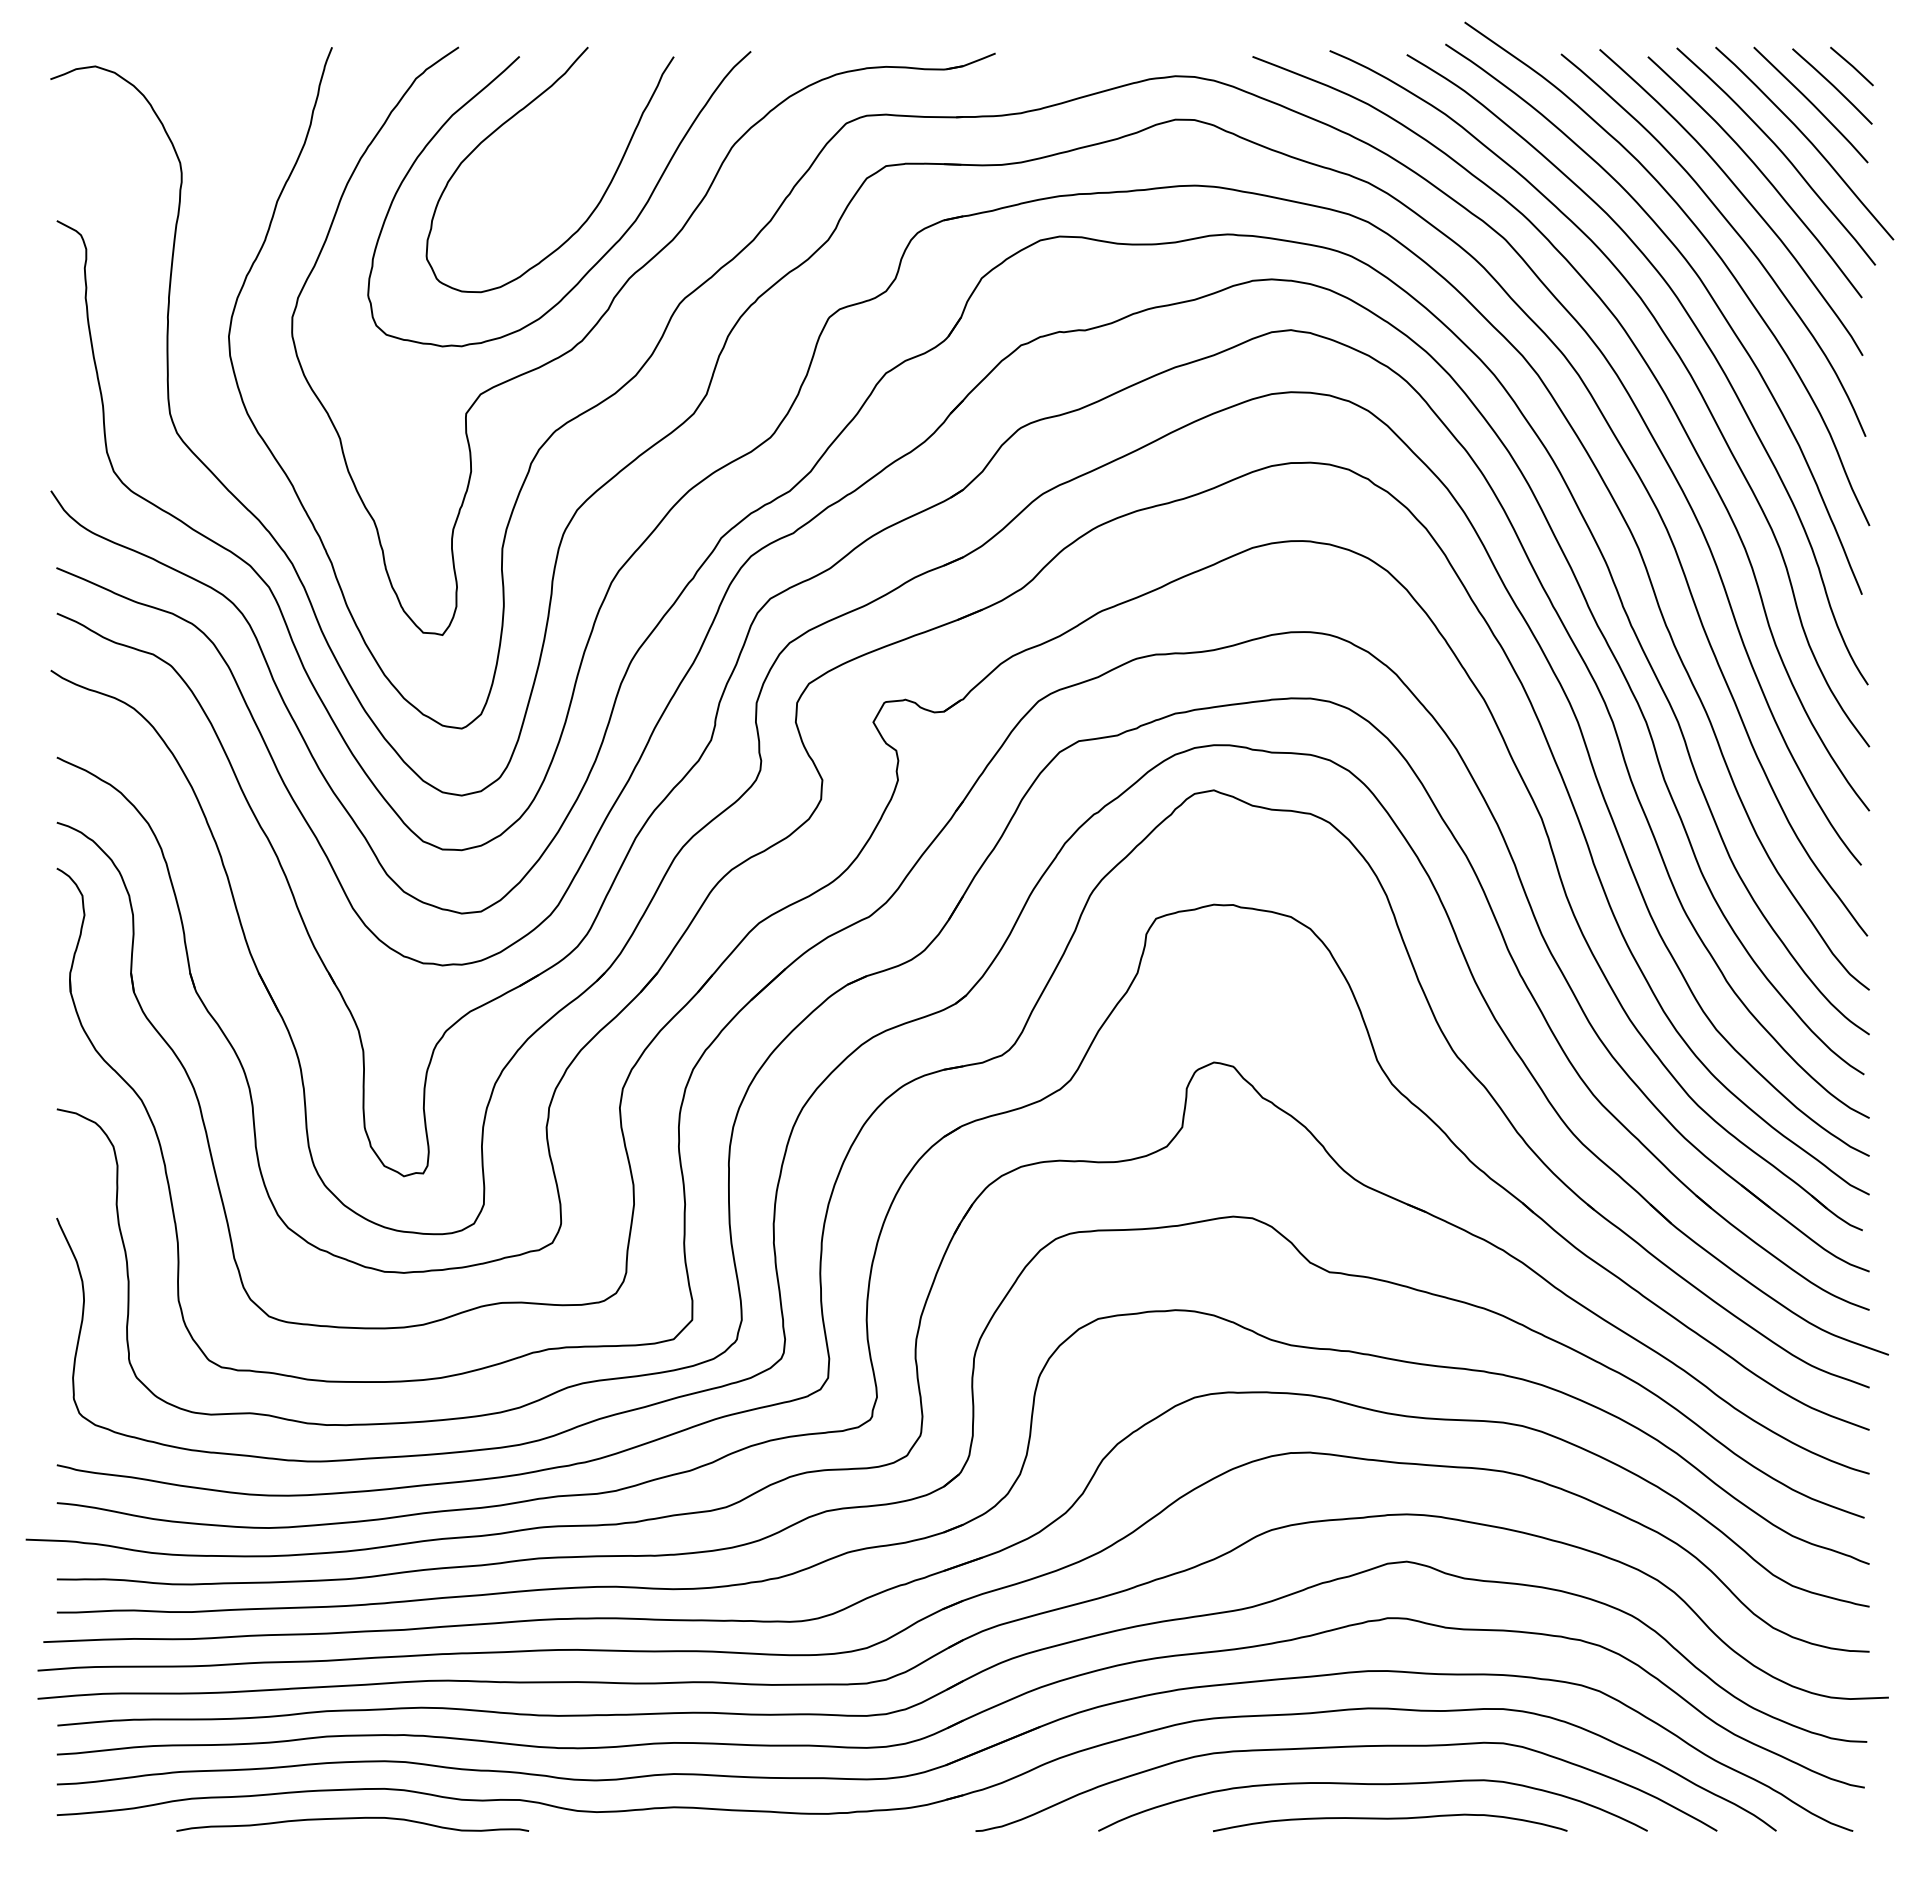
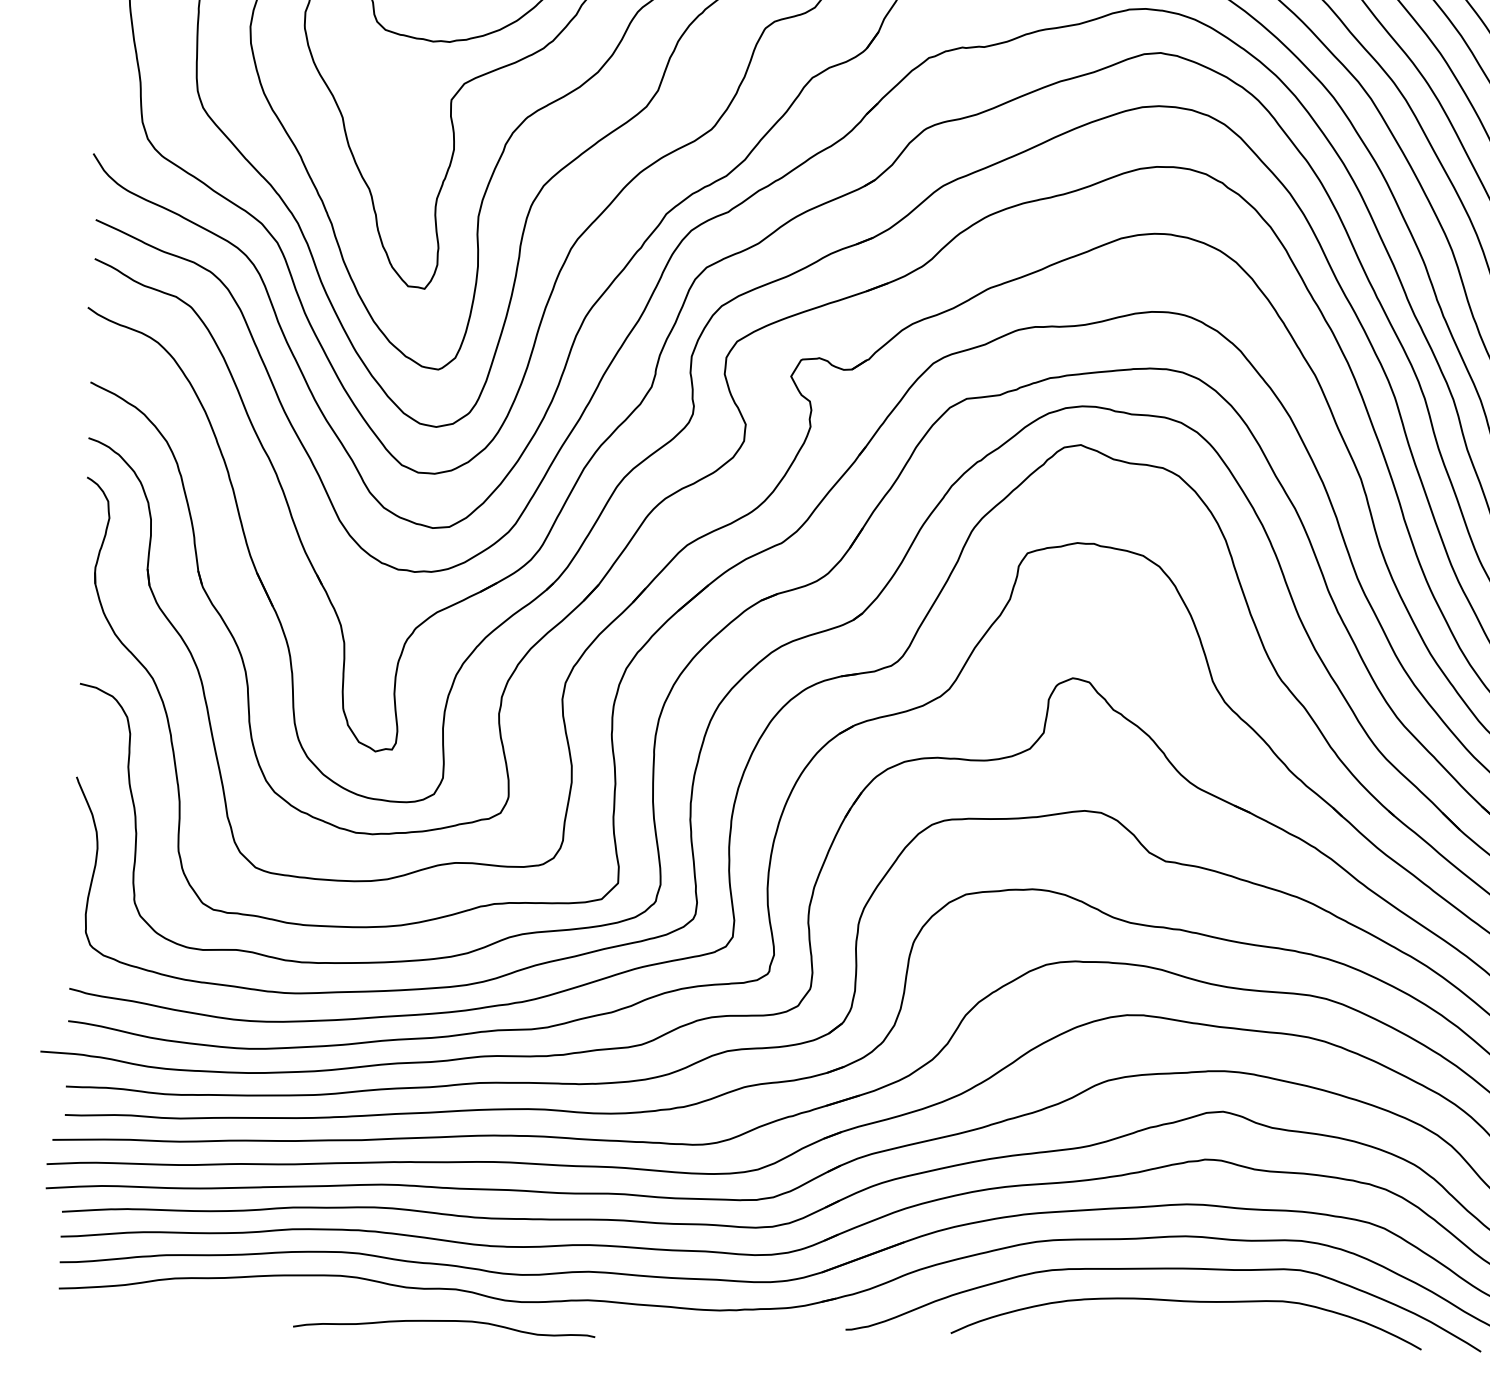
curve: (352, 1819) -> (444, 1322), moved
part: (1390, 1822) -> (1201, 1334), removed

